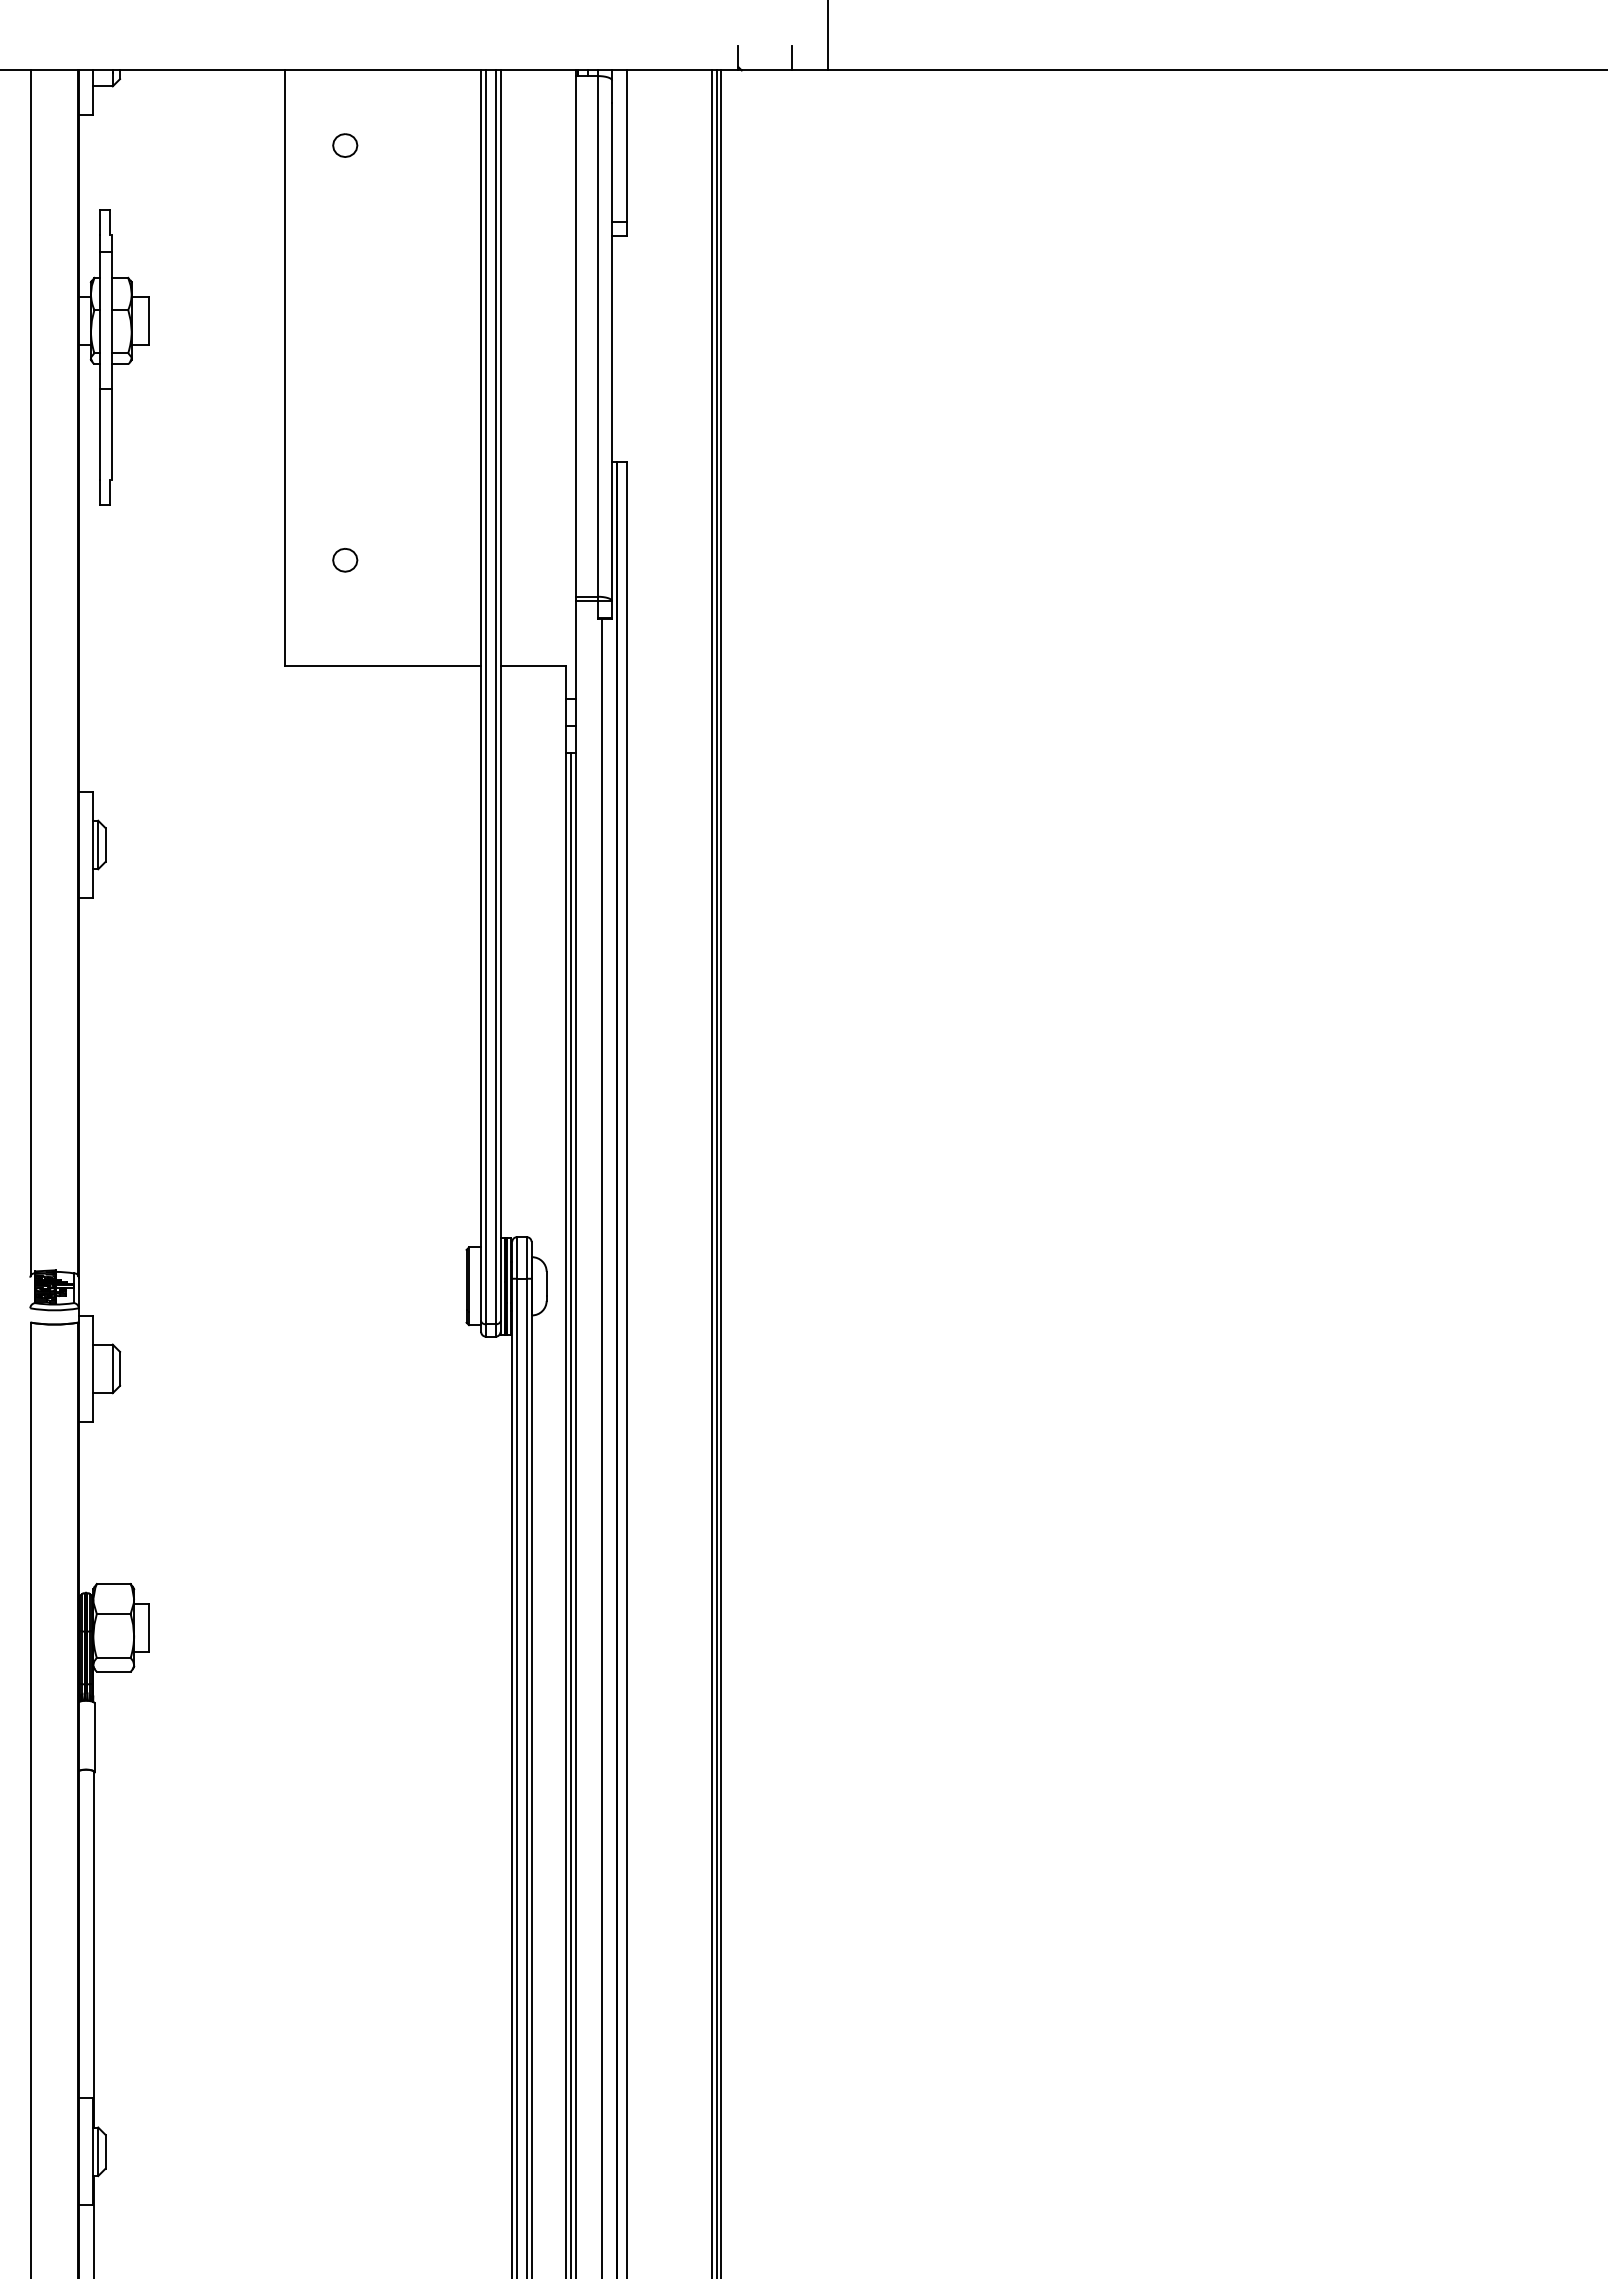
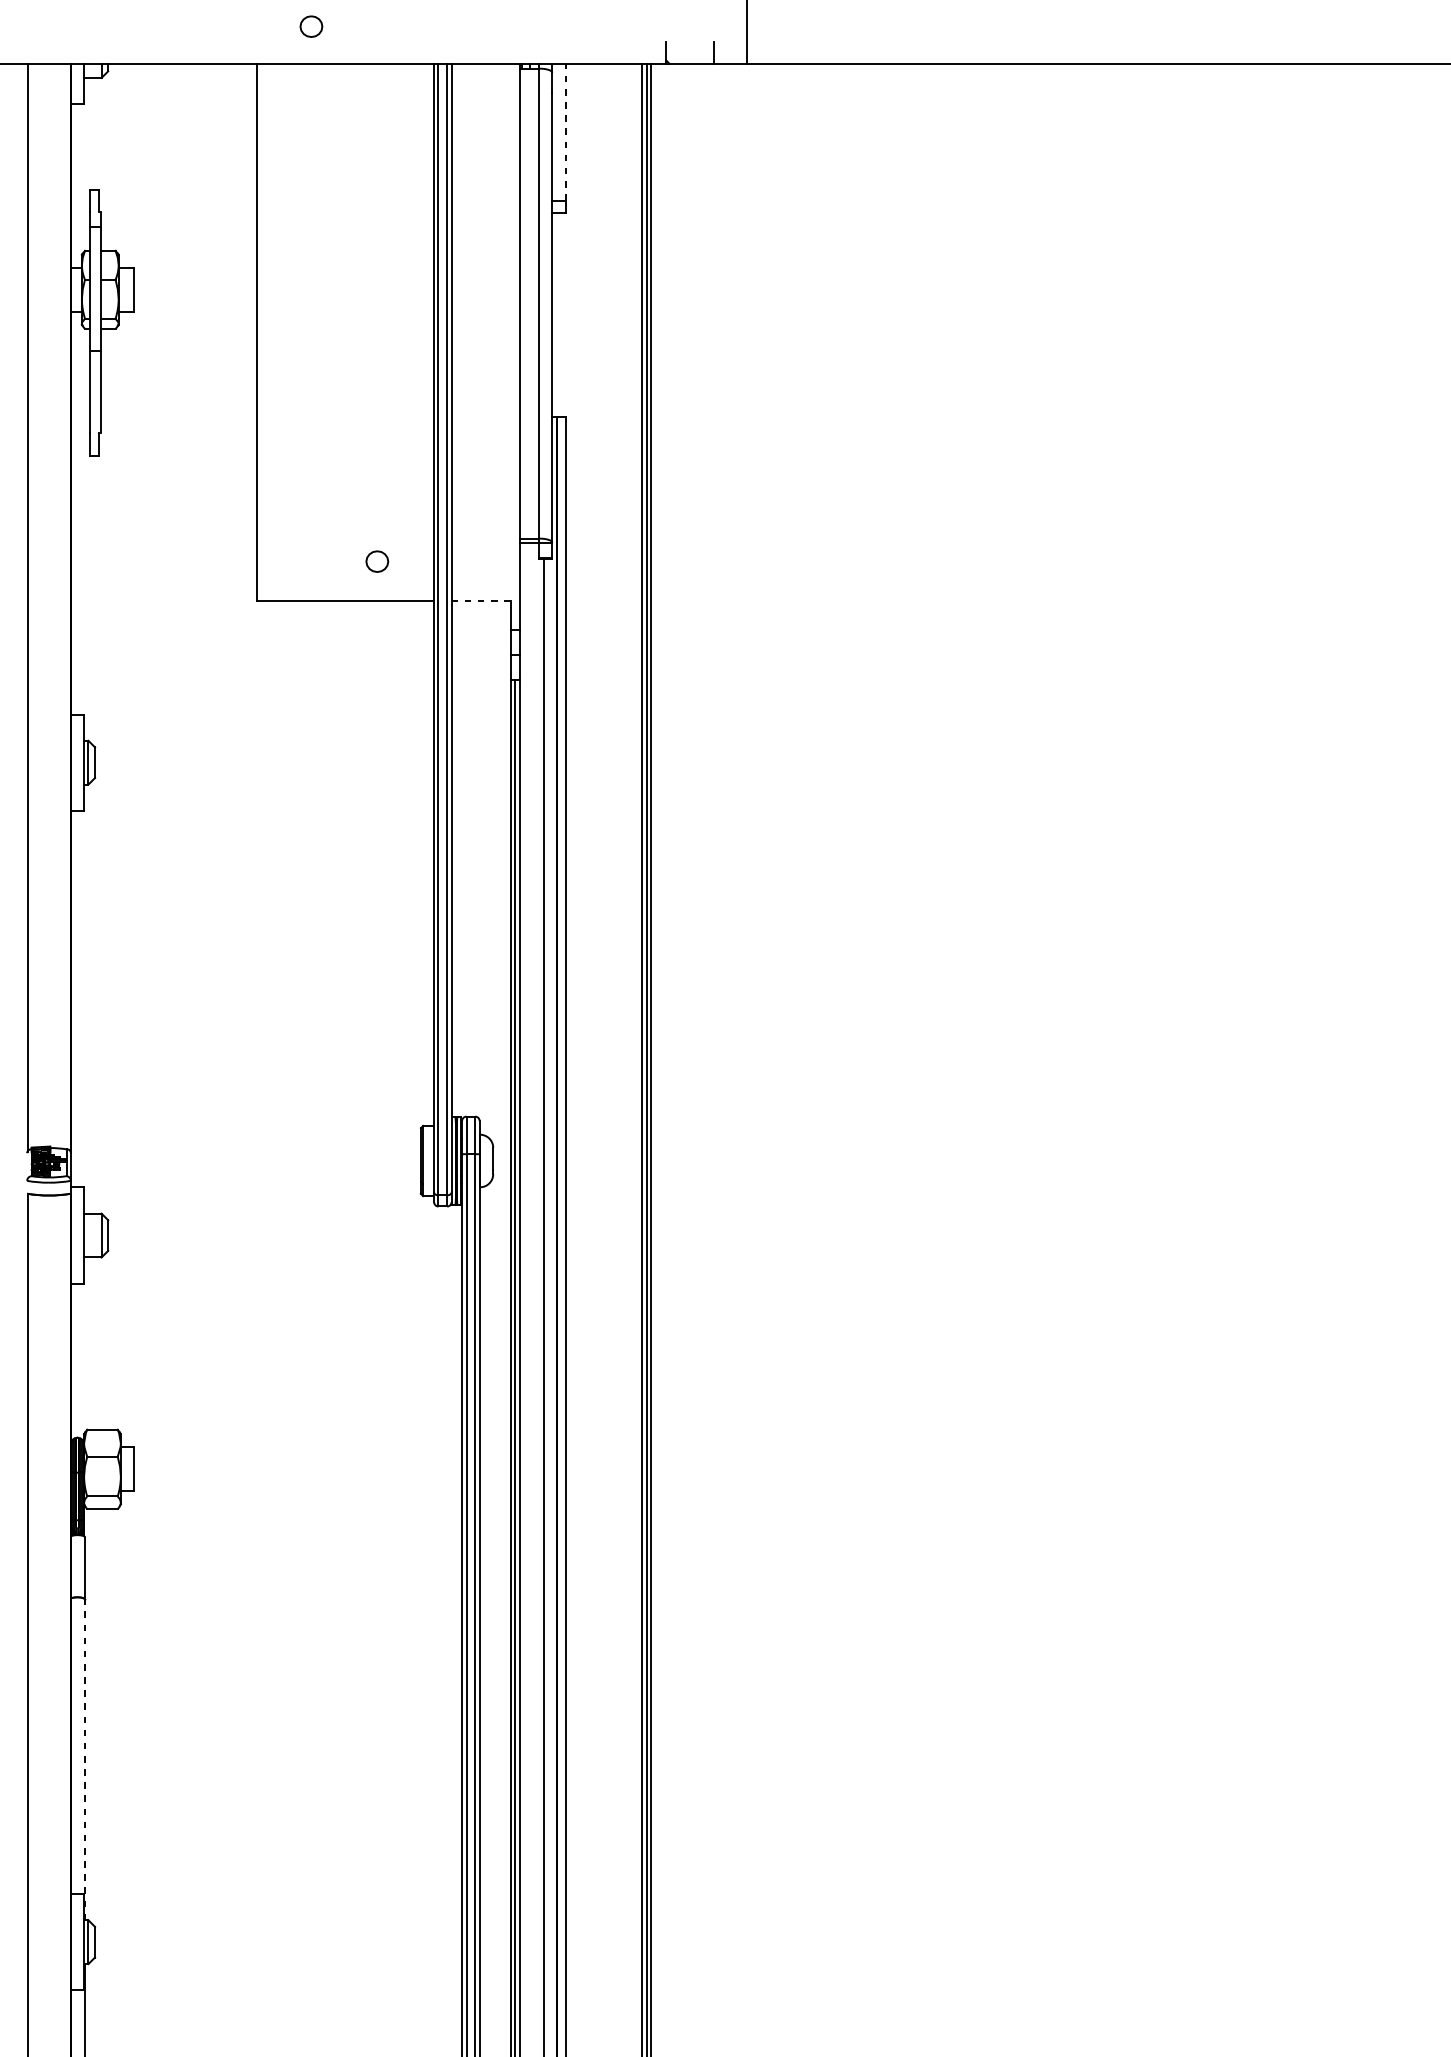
part: (345, 145) -> (311, 26), moved
line: (626, 146) -> (565, 132), solid -> dashed
part: (345, 560) -> (377, 561), moved
line: (533, 666) -> (481, 601), solid -> dashed
line: (94, 1949) -> (85, 1759), solid -> dashed

